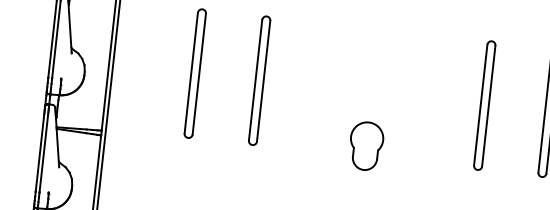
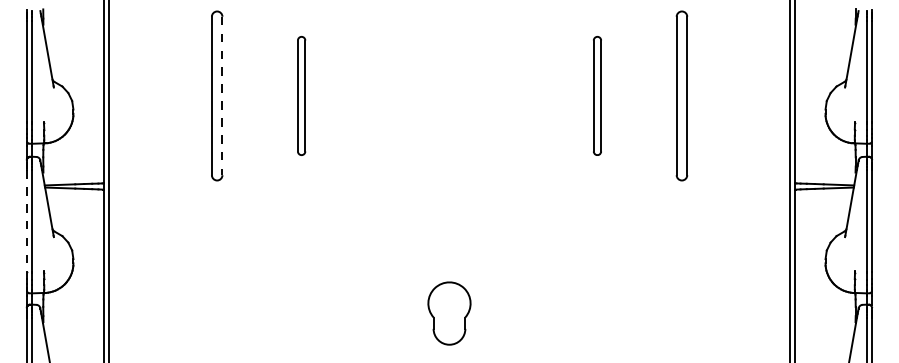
line: (199, 74) -> (222, 96), solid -> dashed
part: (259, 80) -> (301, 95), size x0.7
part: (484, 105) -> (597, 95), size x0.7
part: (366, 146) -> (449, 165), removed
line: (39, 153) -> (26, 221), solid -> dashed

